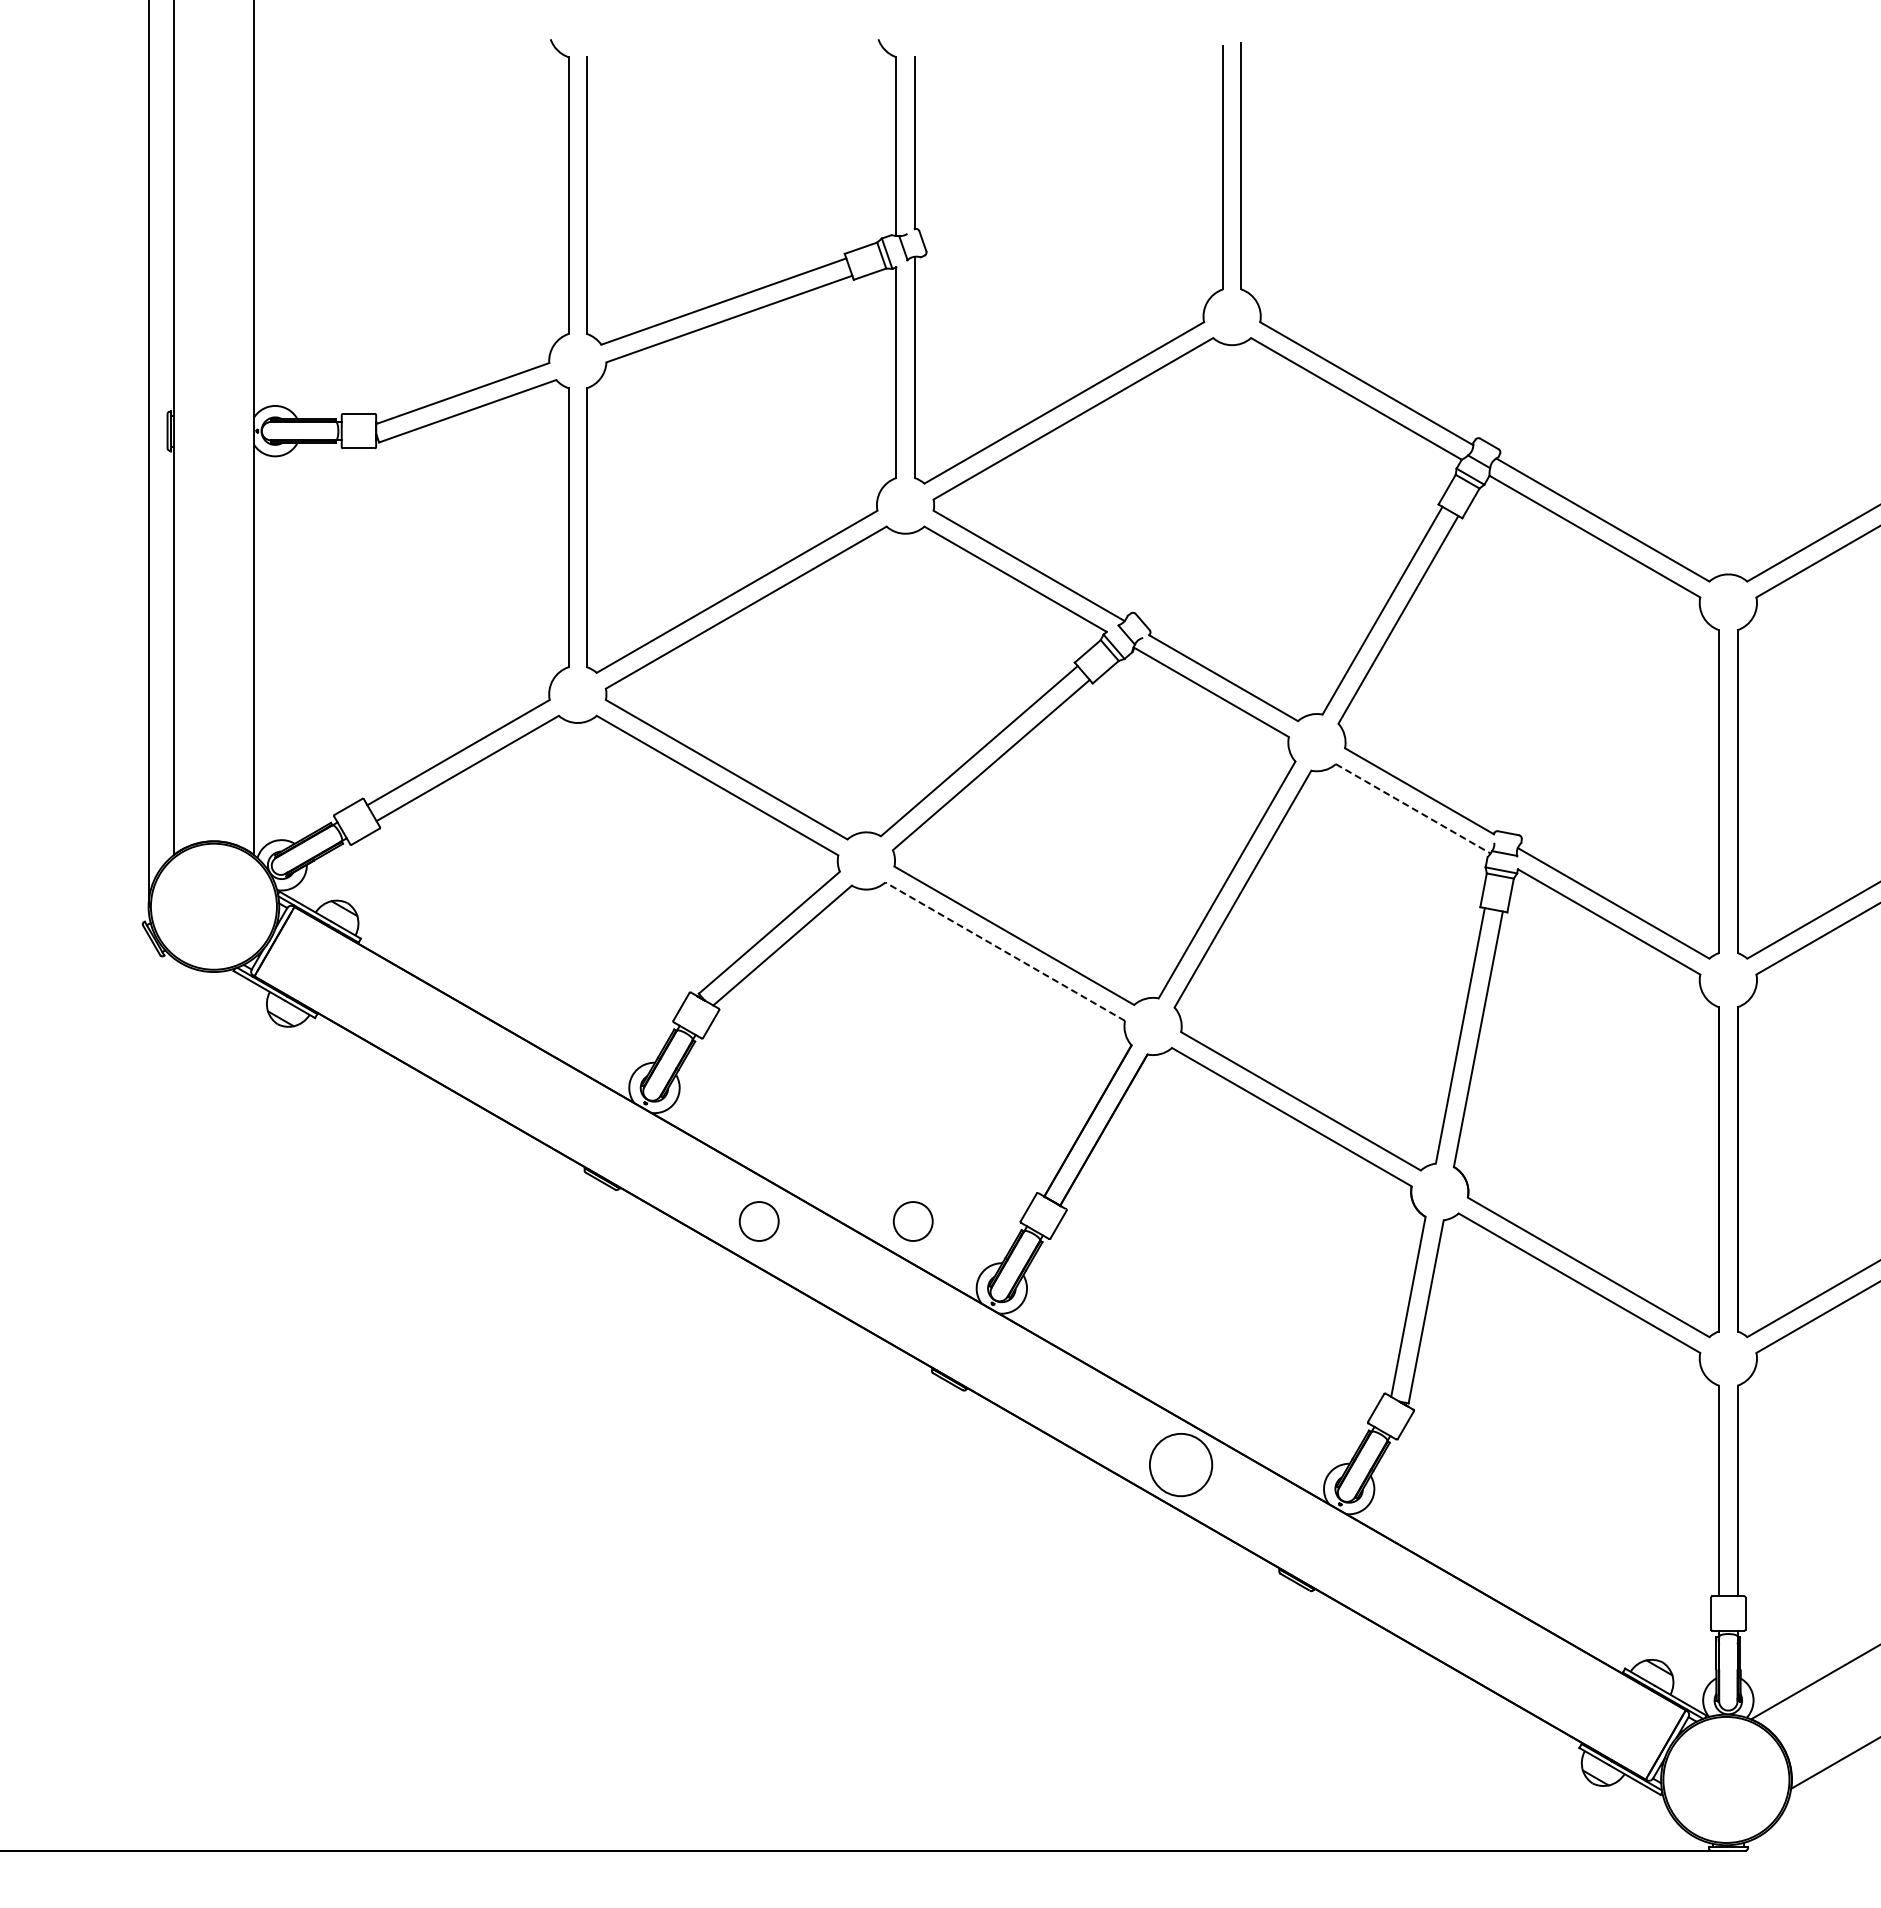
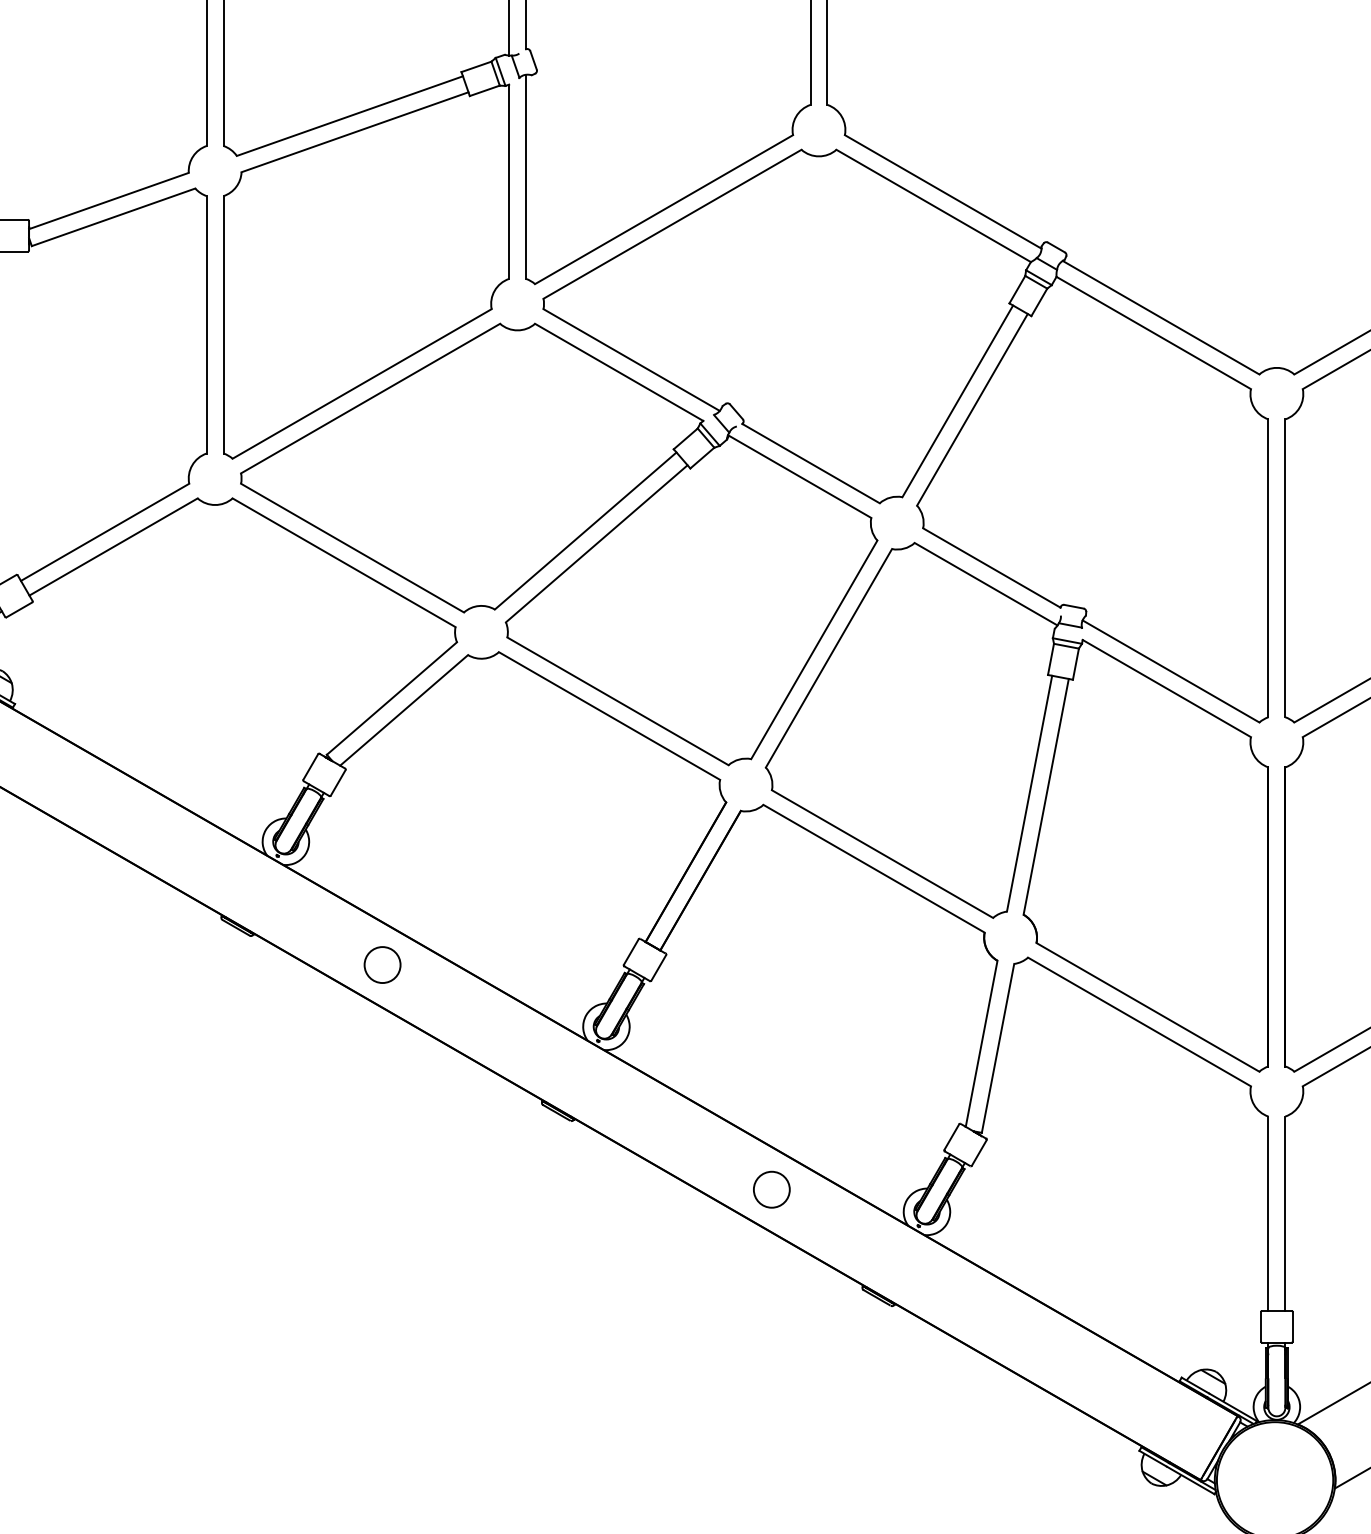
line: (1413, 809) -> (986, 584), dashed -> solid
line: (1004, 951) -> (608, 715), dashed -> solid
circle: (912, 1221) -> (524, 965), removed
circle: (1180, 1464) -> (771, 1189), size x0.62

